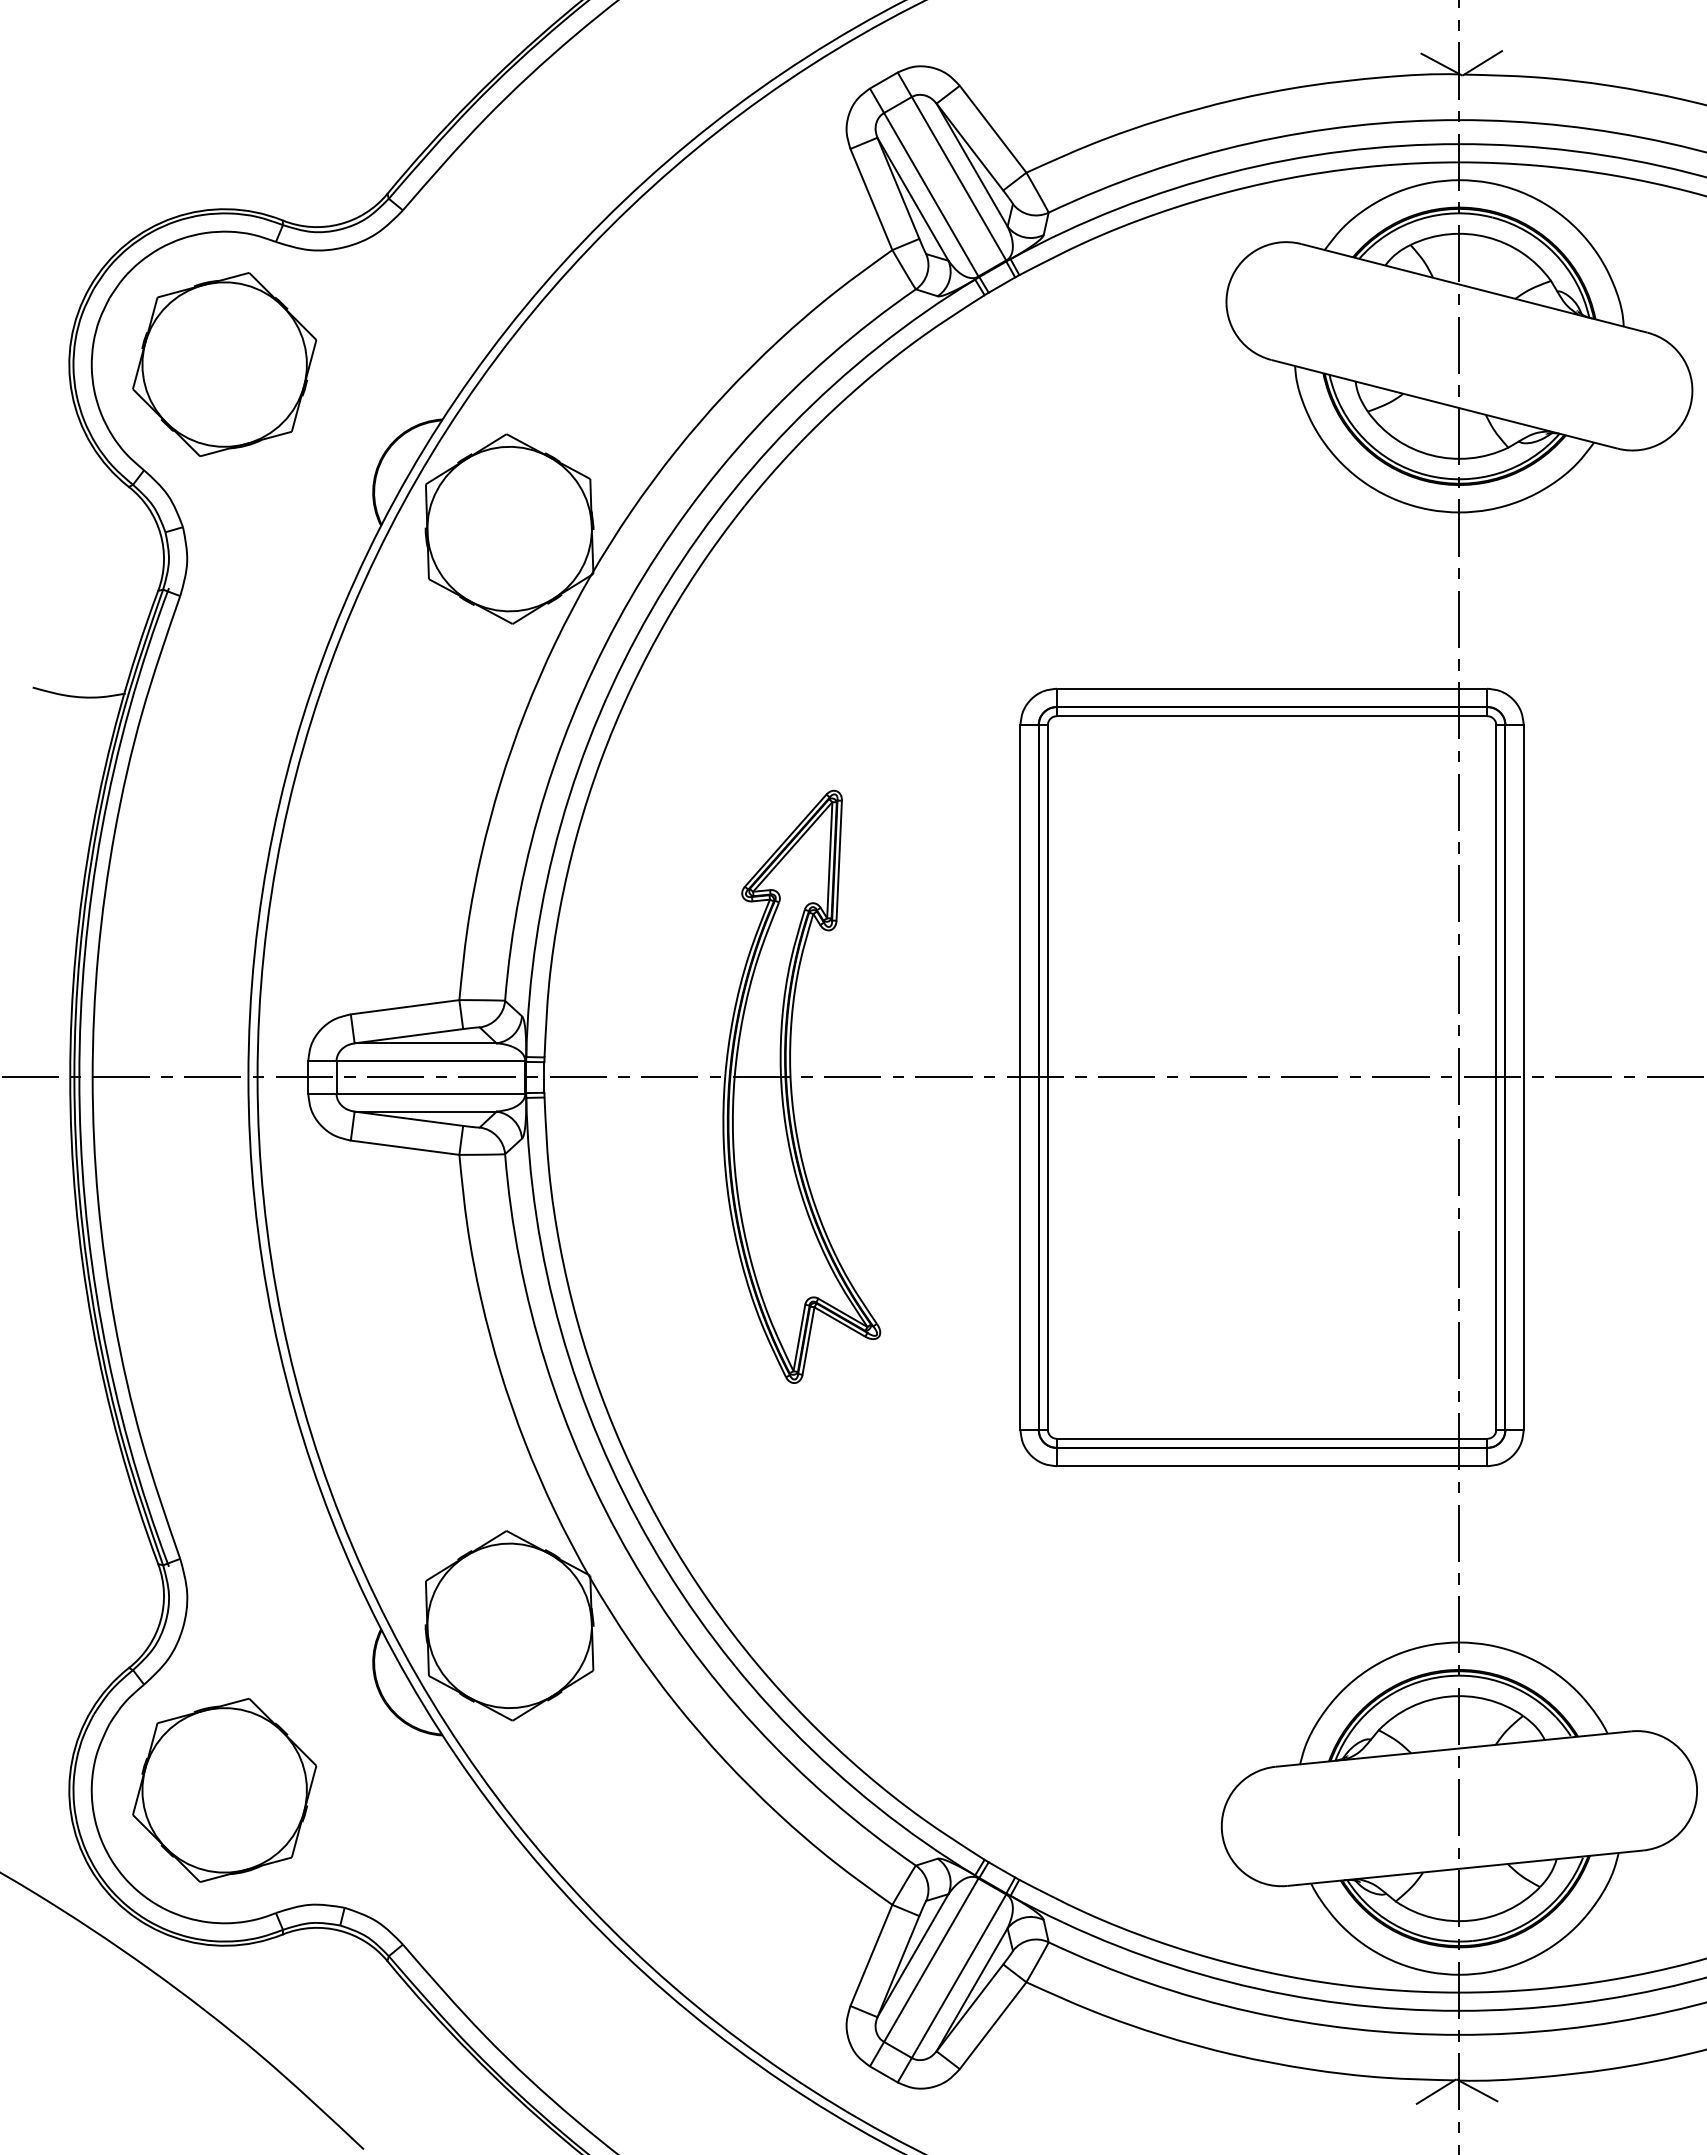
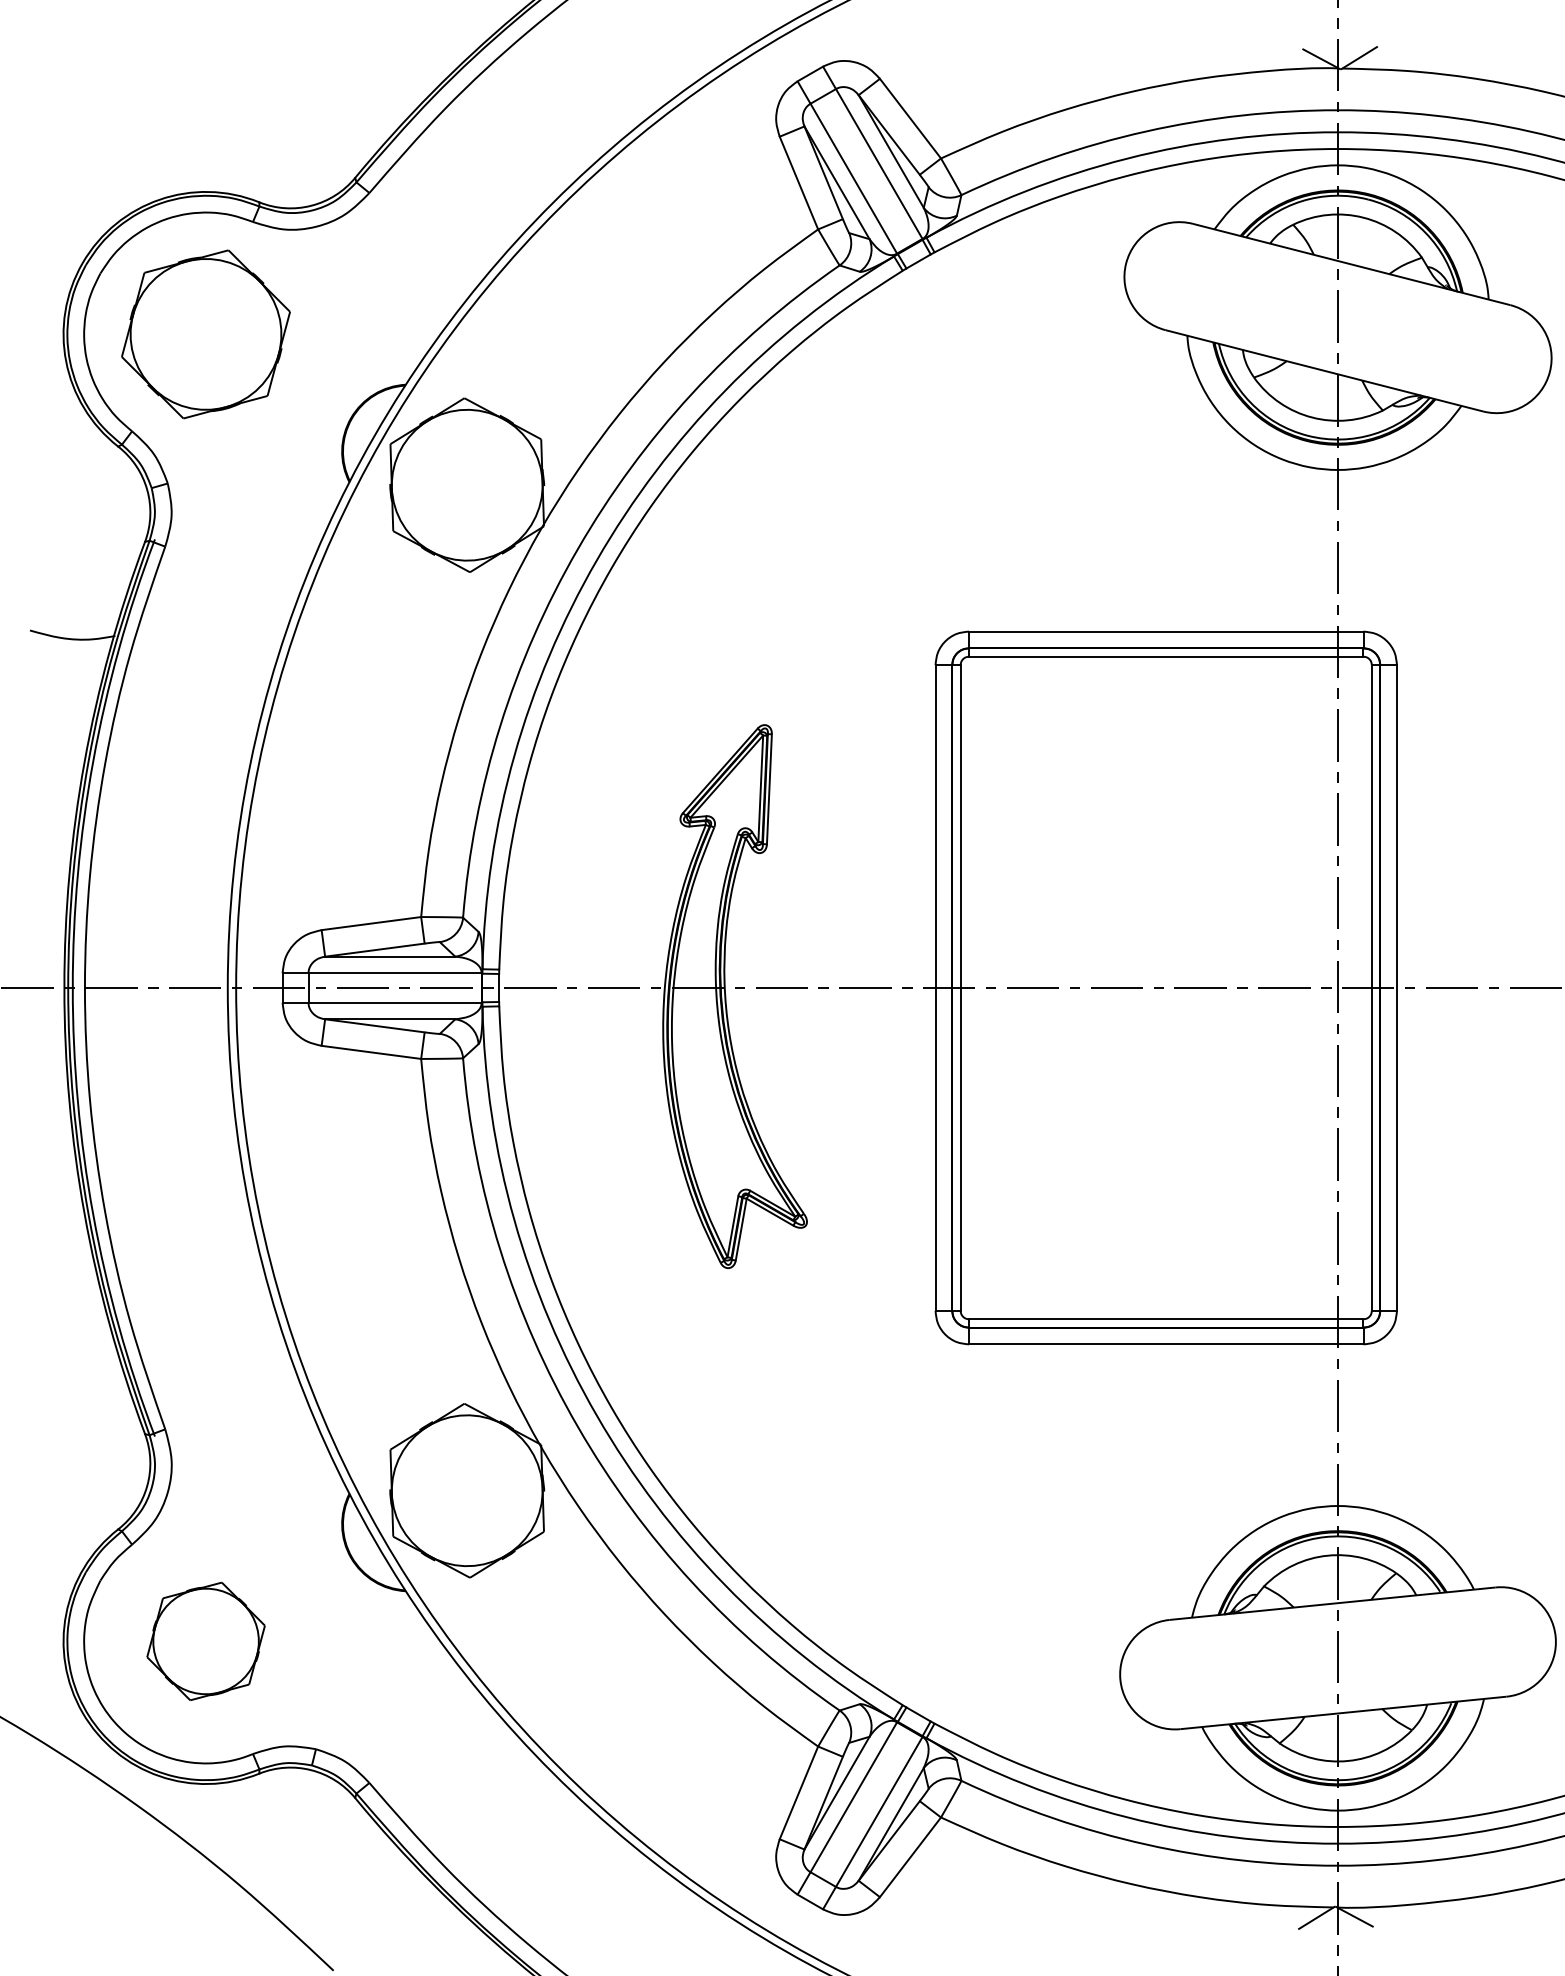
part: (224, 1789) -> (205, 1640), size x0.7

